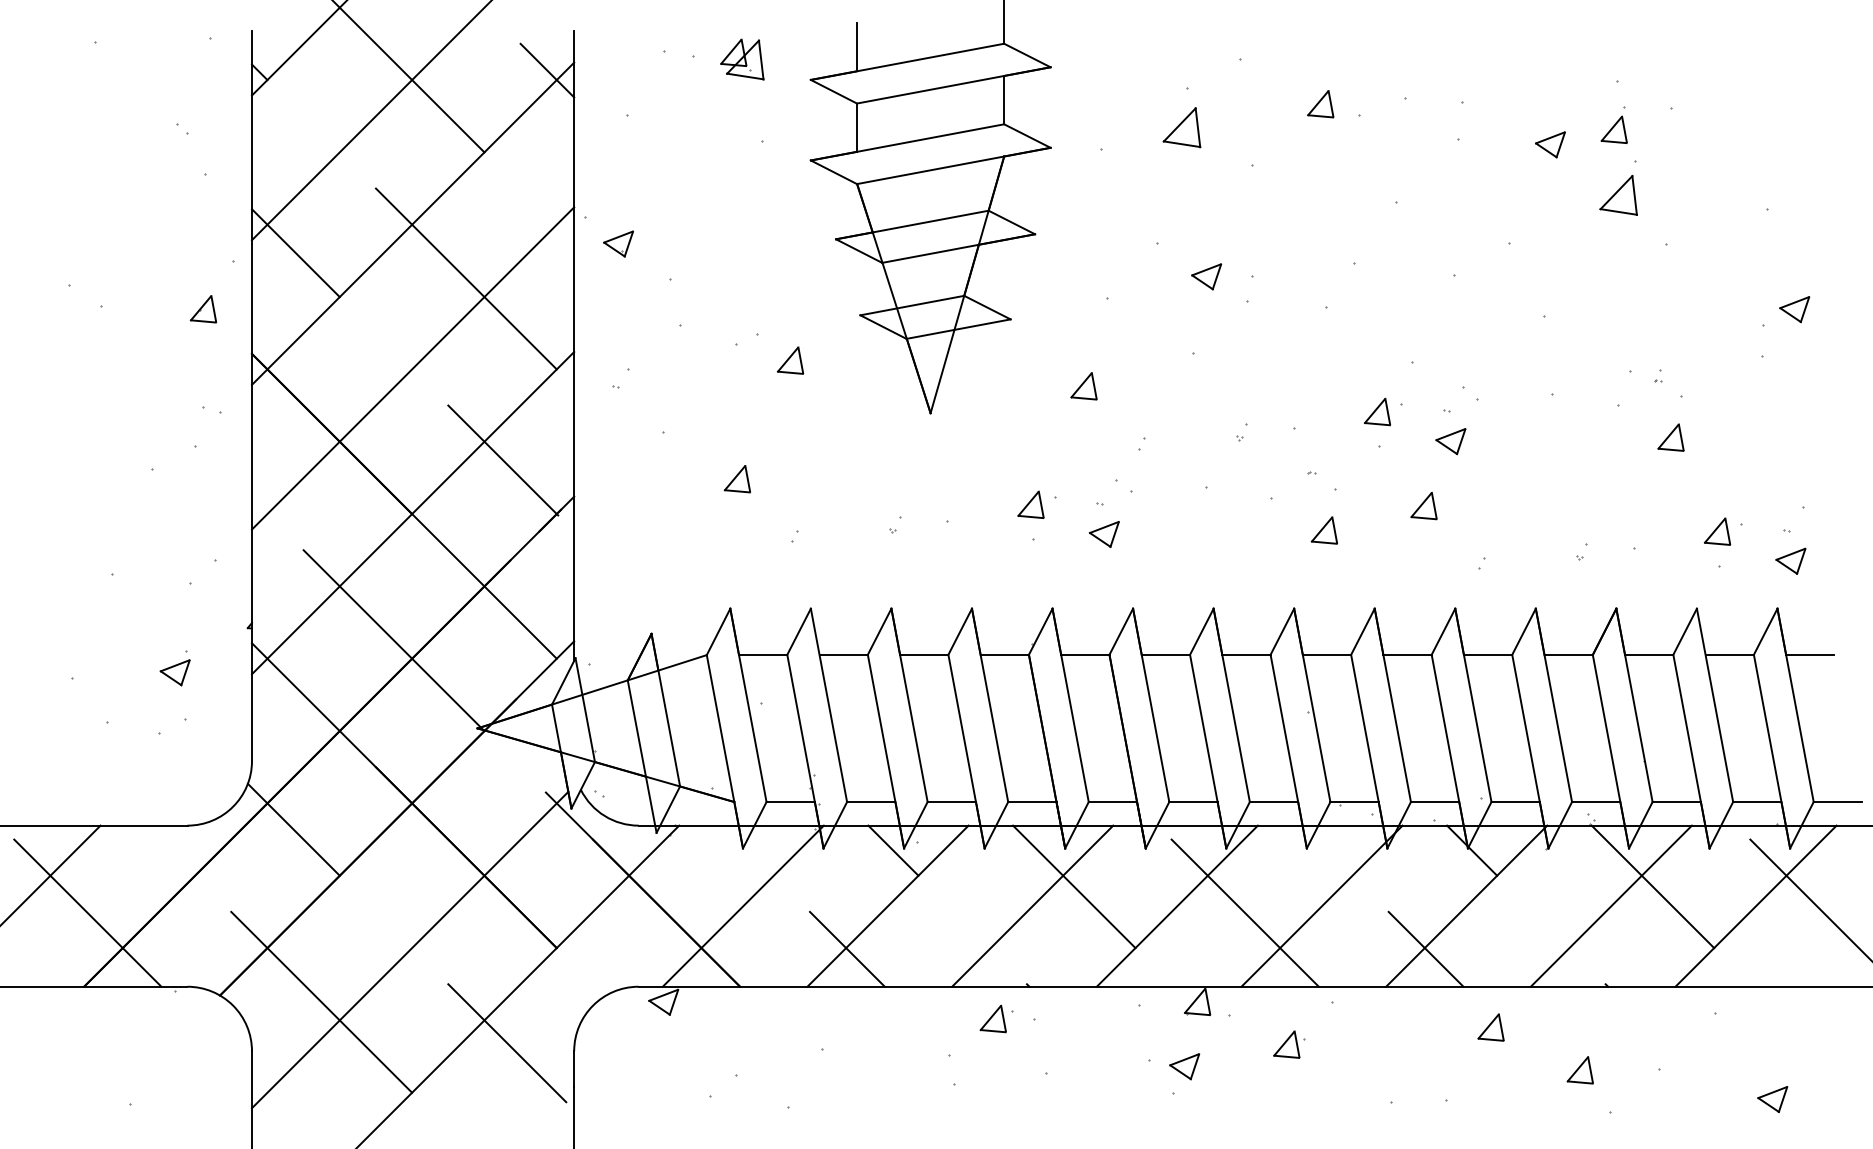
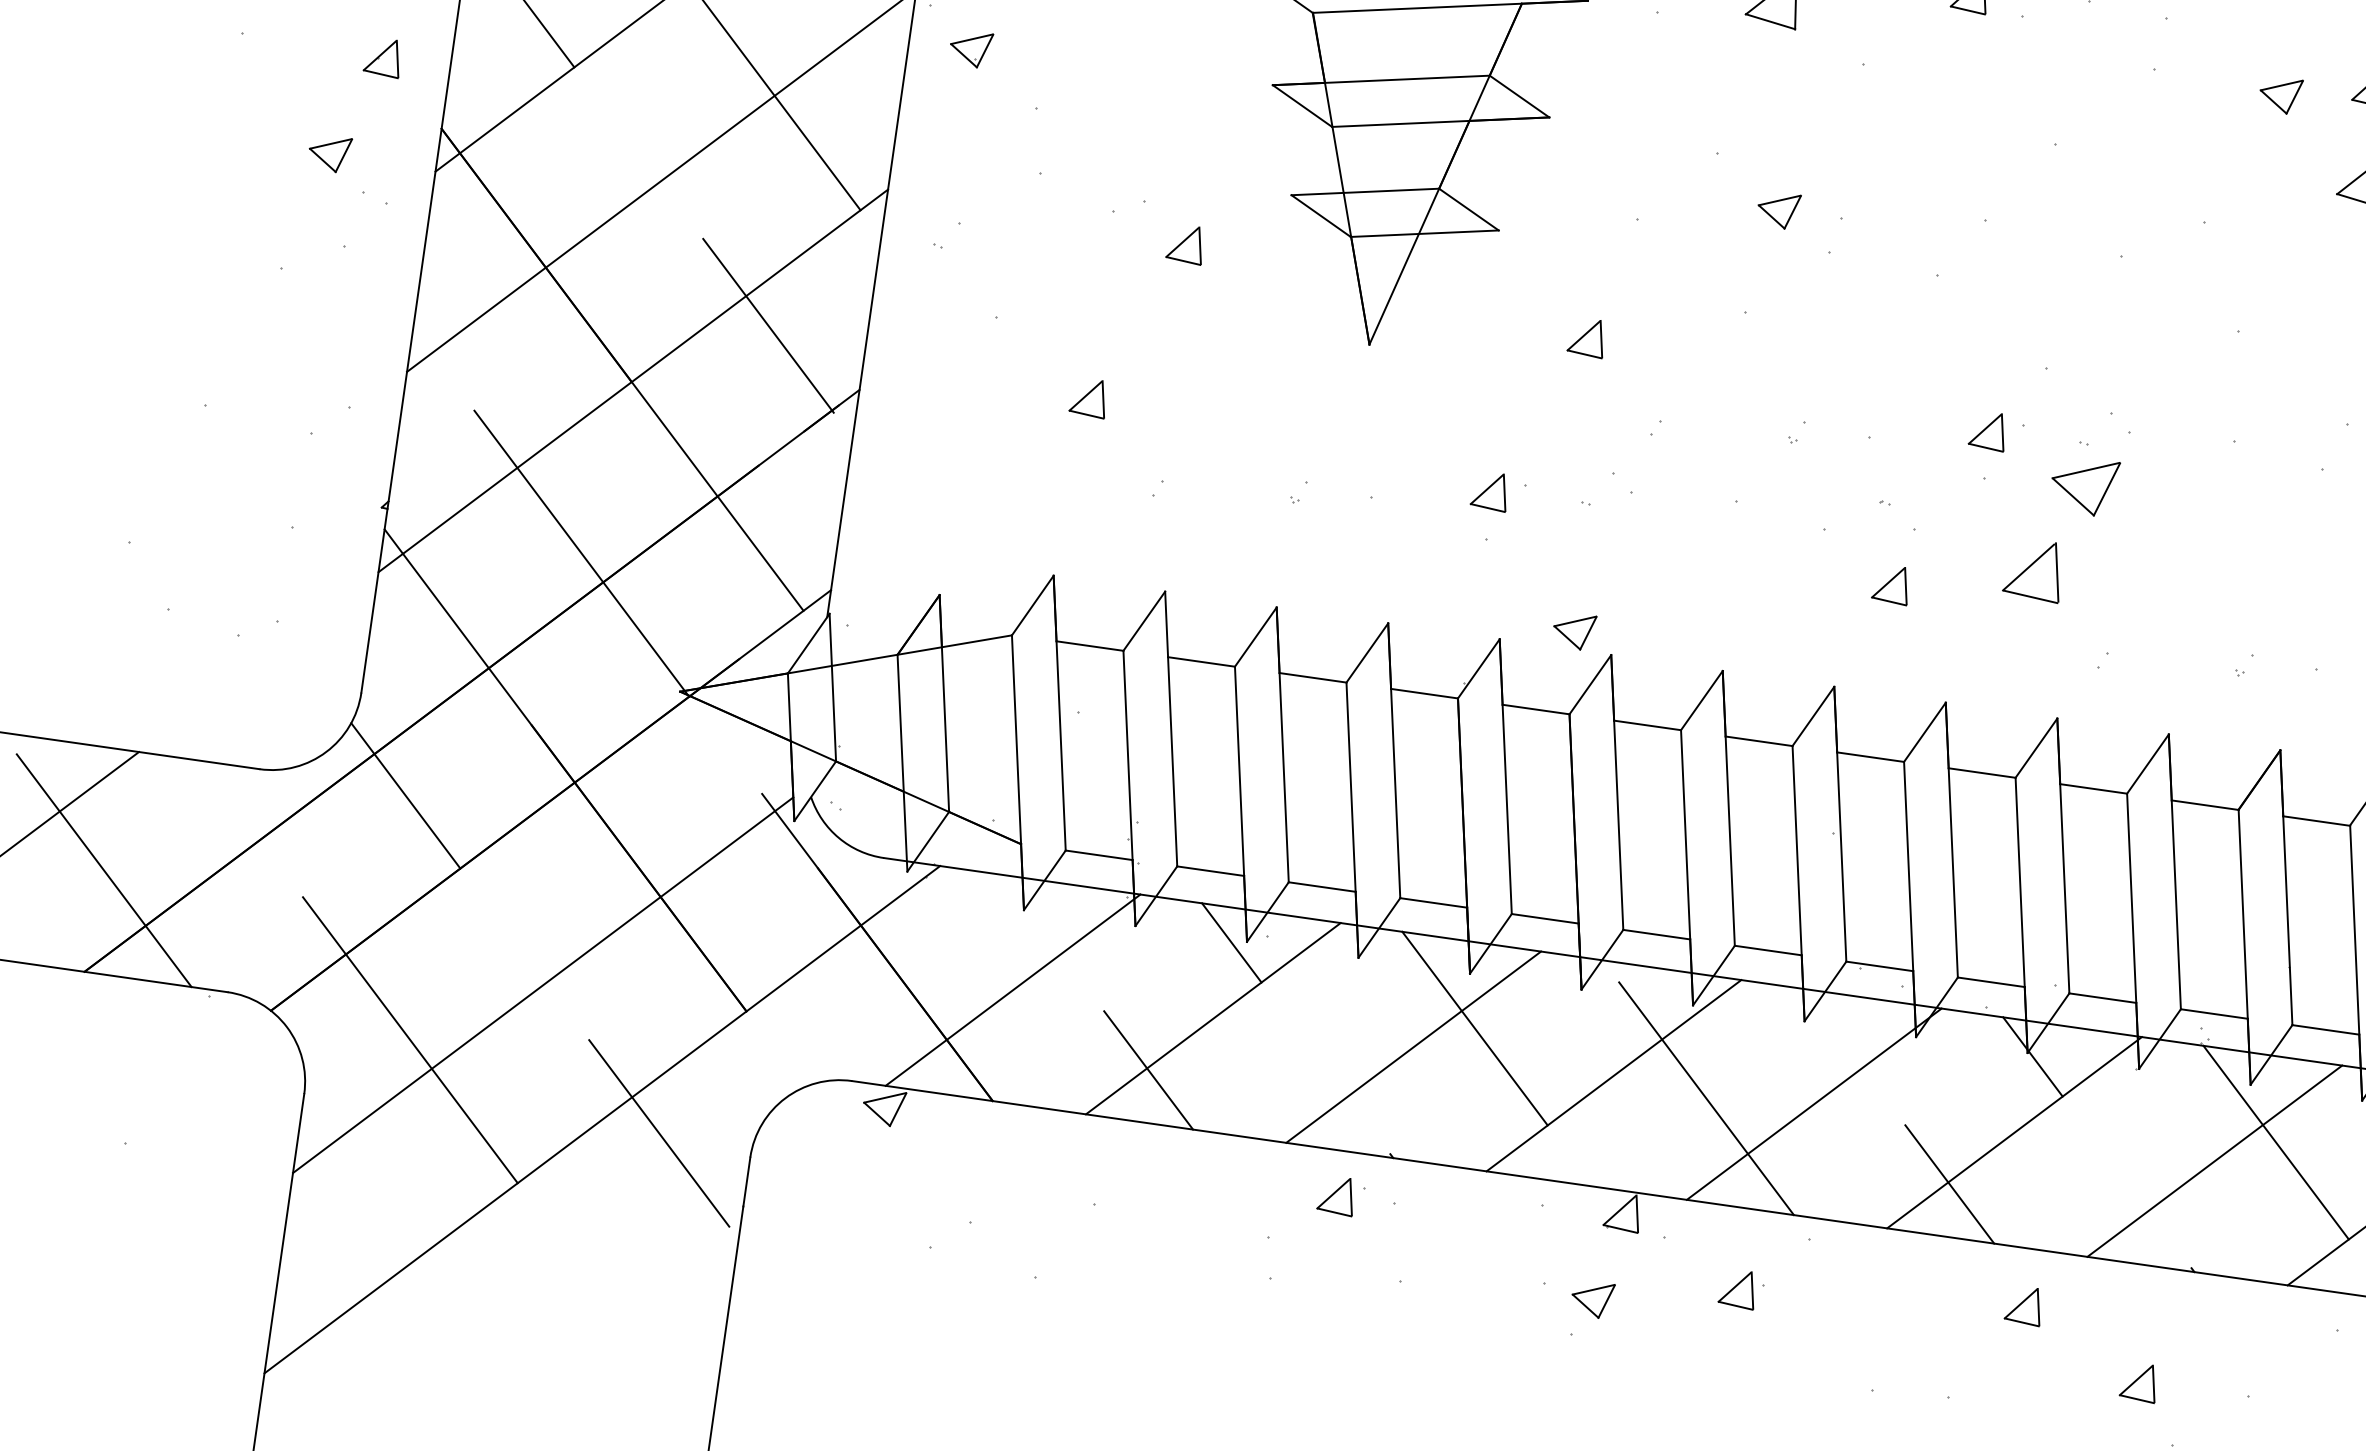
part: (1450, 441) -> (2083, 486), size x1.6
part: (1423, 506) -> (2033, 570), size x1.6
part: (1103, 534) -> (1572, 631), moved
part: (174, 672) -> (328, 153), moved

